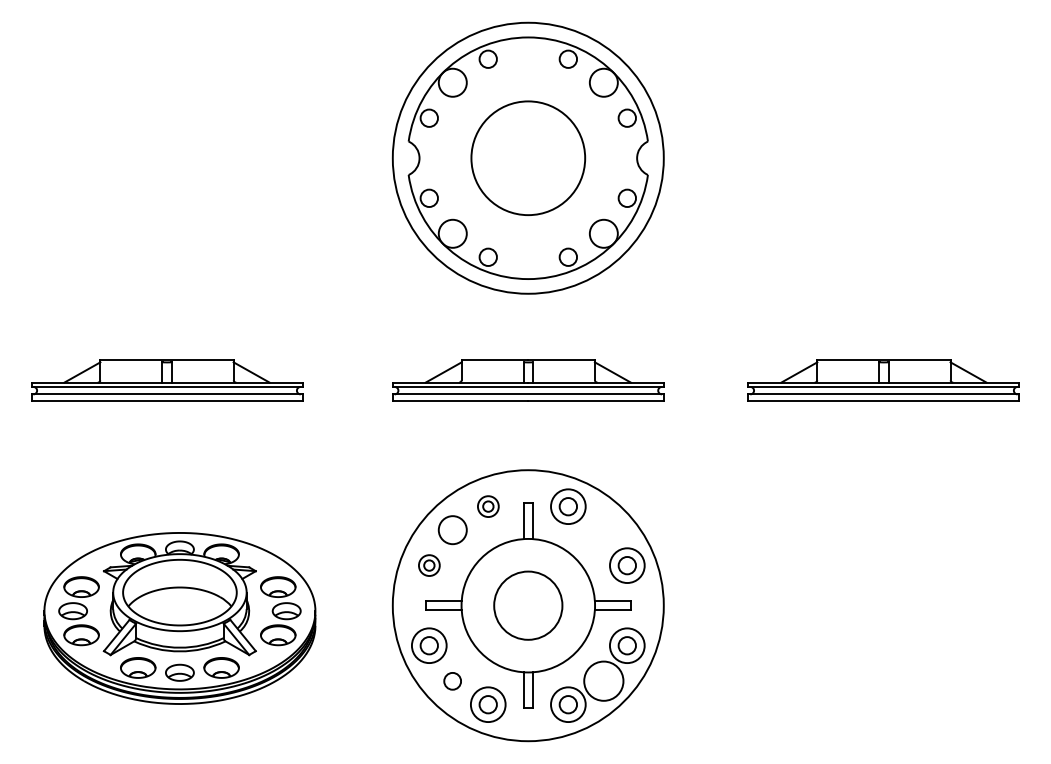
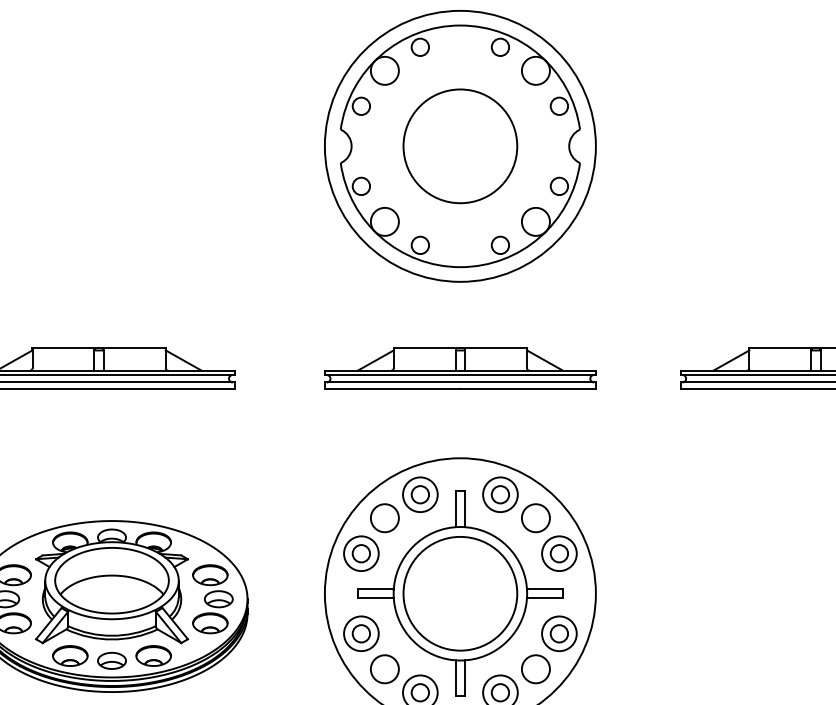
part: (488, 506) -> (420, 494), size x1.67
circle: (603, 530) -> (535, 518), added
part: (429, 565) -> (361, 553), size x1.67
circle: (528, 605) -> (460, 593), size x1.67
circle: (452, 681) -> (384, 669), size x1.67
circle: (603, 681) -> (535, 669), size x0.71

